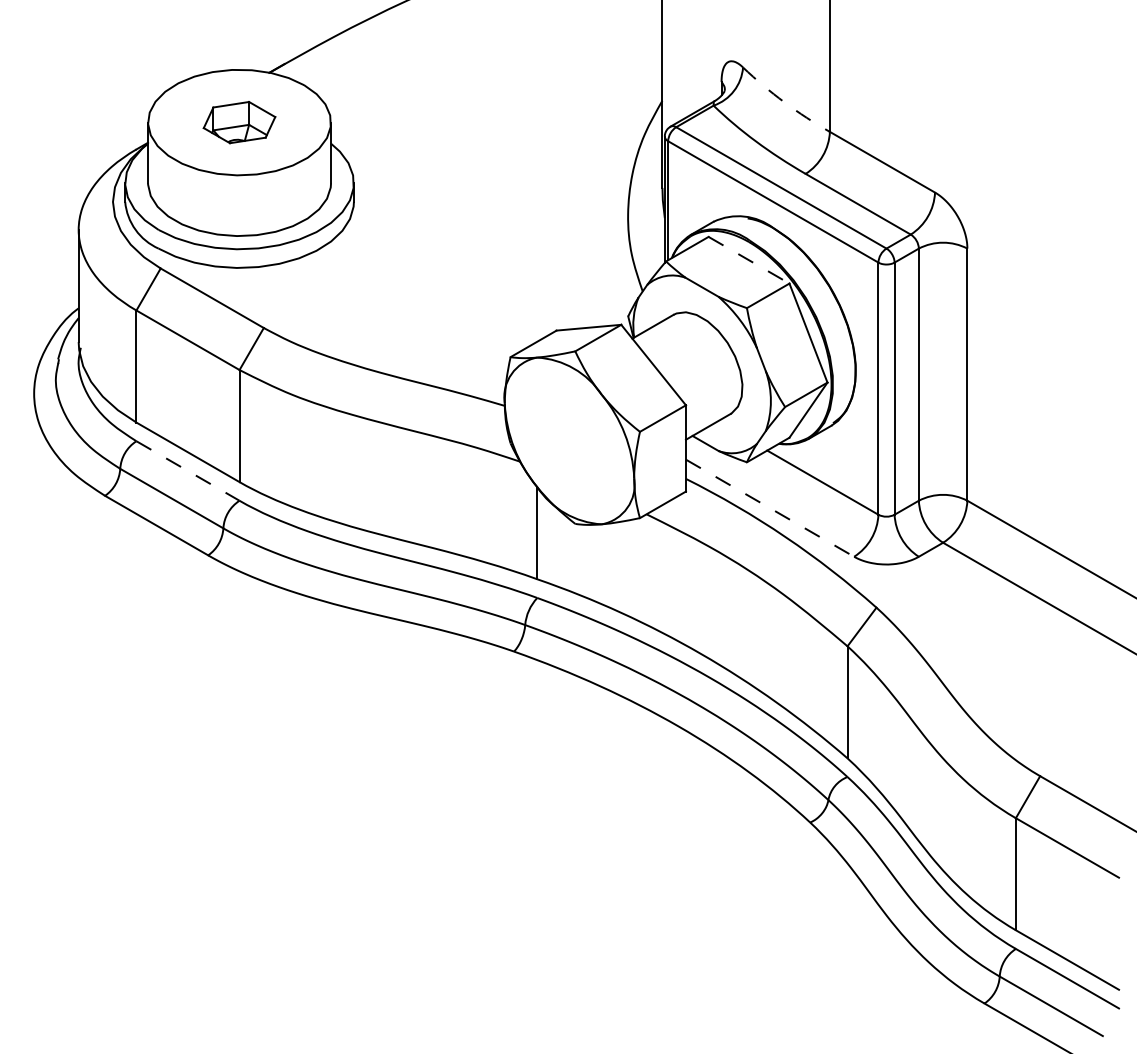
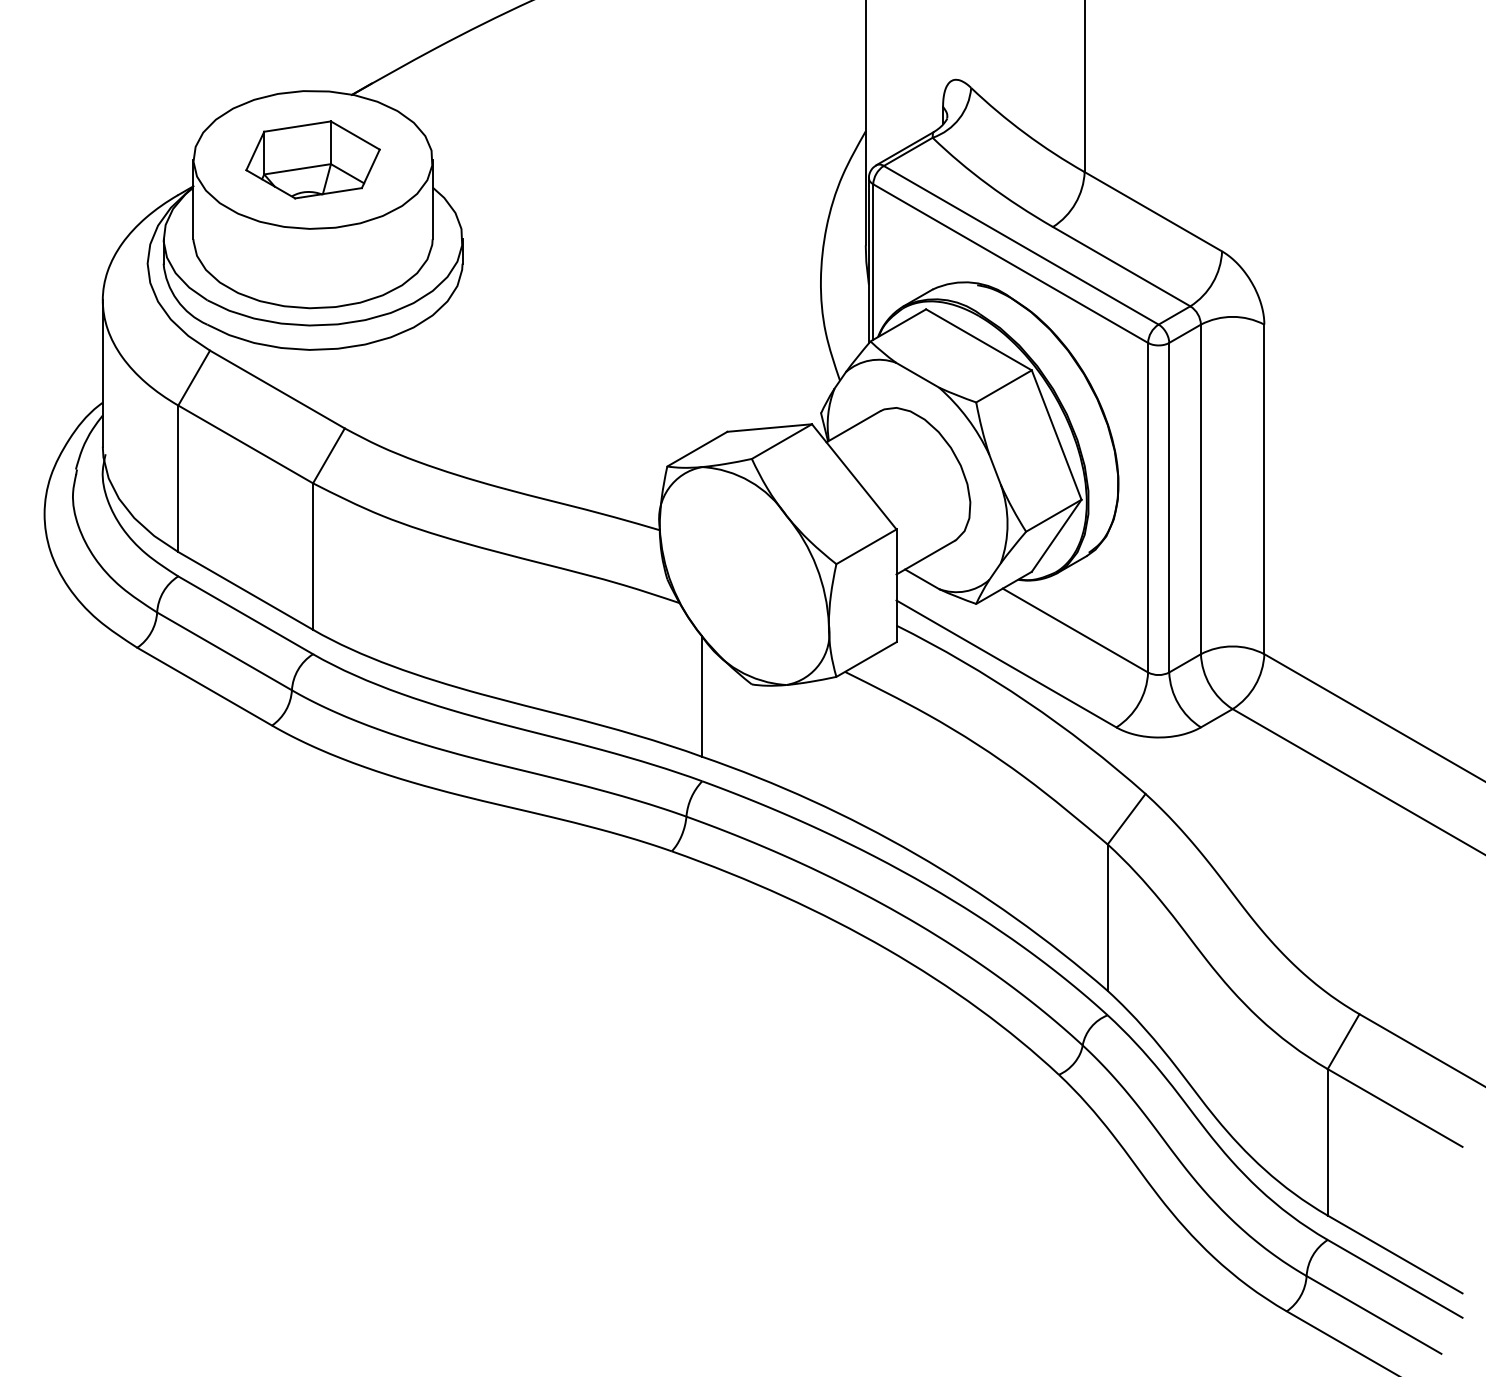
arc: (784, 102) -> (1025, 133), dashed -> solid
part: (239, 122) -> (312, 159), size x1.43
line: (749, 260) -> (979, 340), dashed -> solid
line: (187, 471) -> (245, 615), dashed -> solid
line: (770, 507) -> (1006, 663), dashed -> solid

